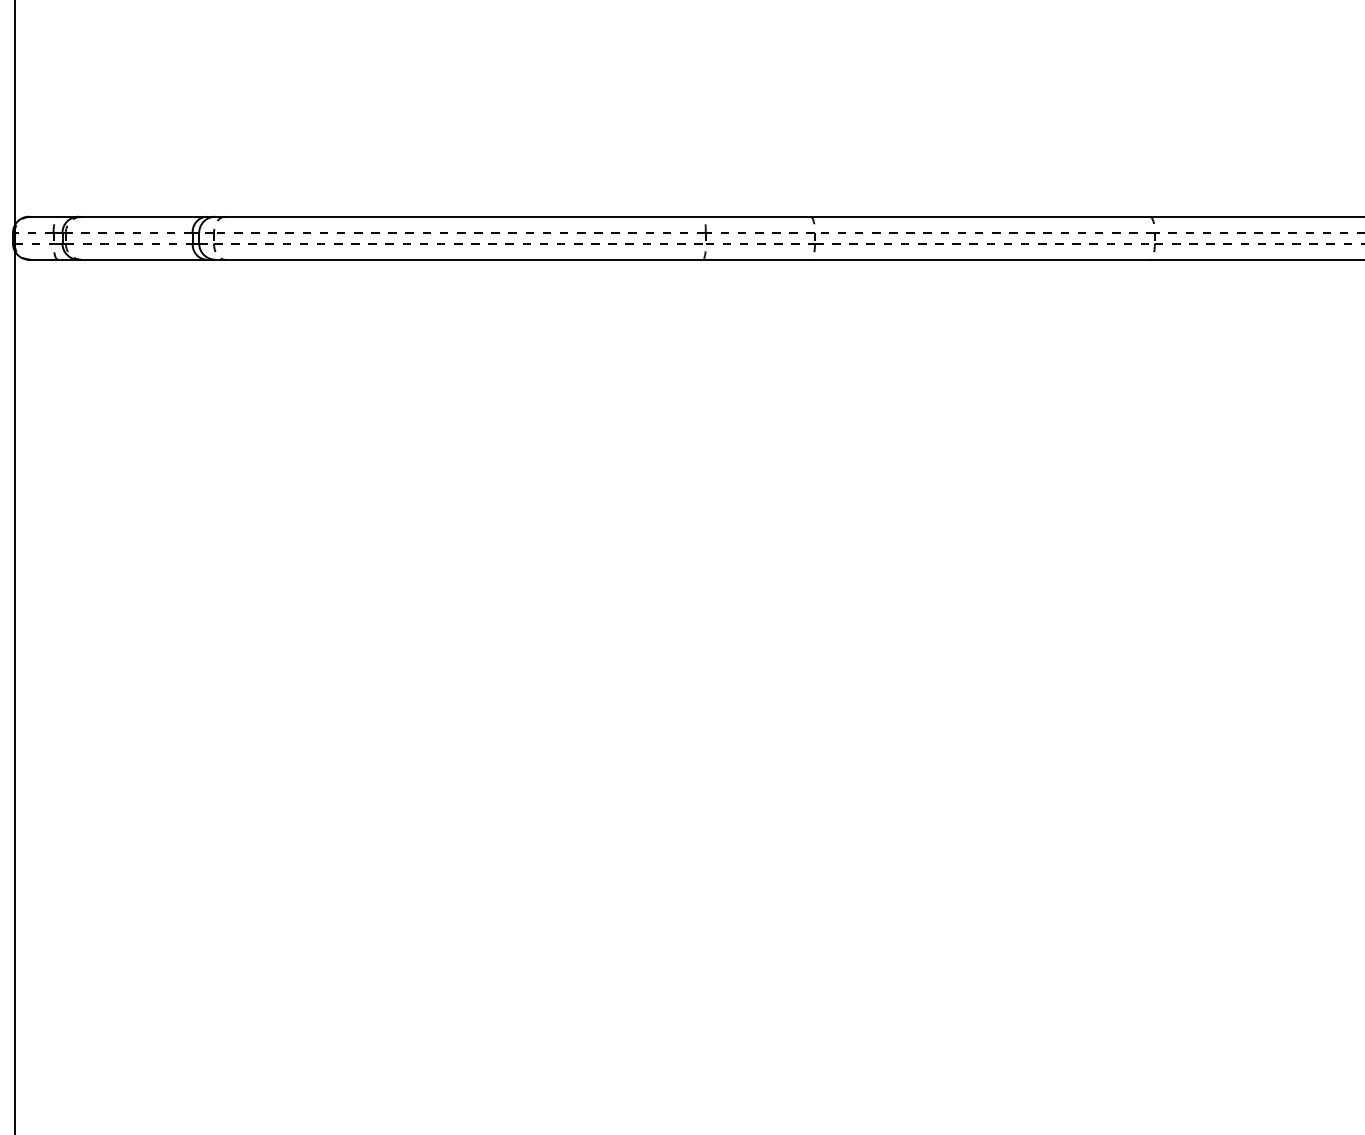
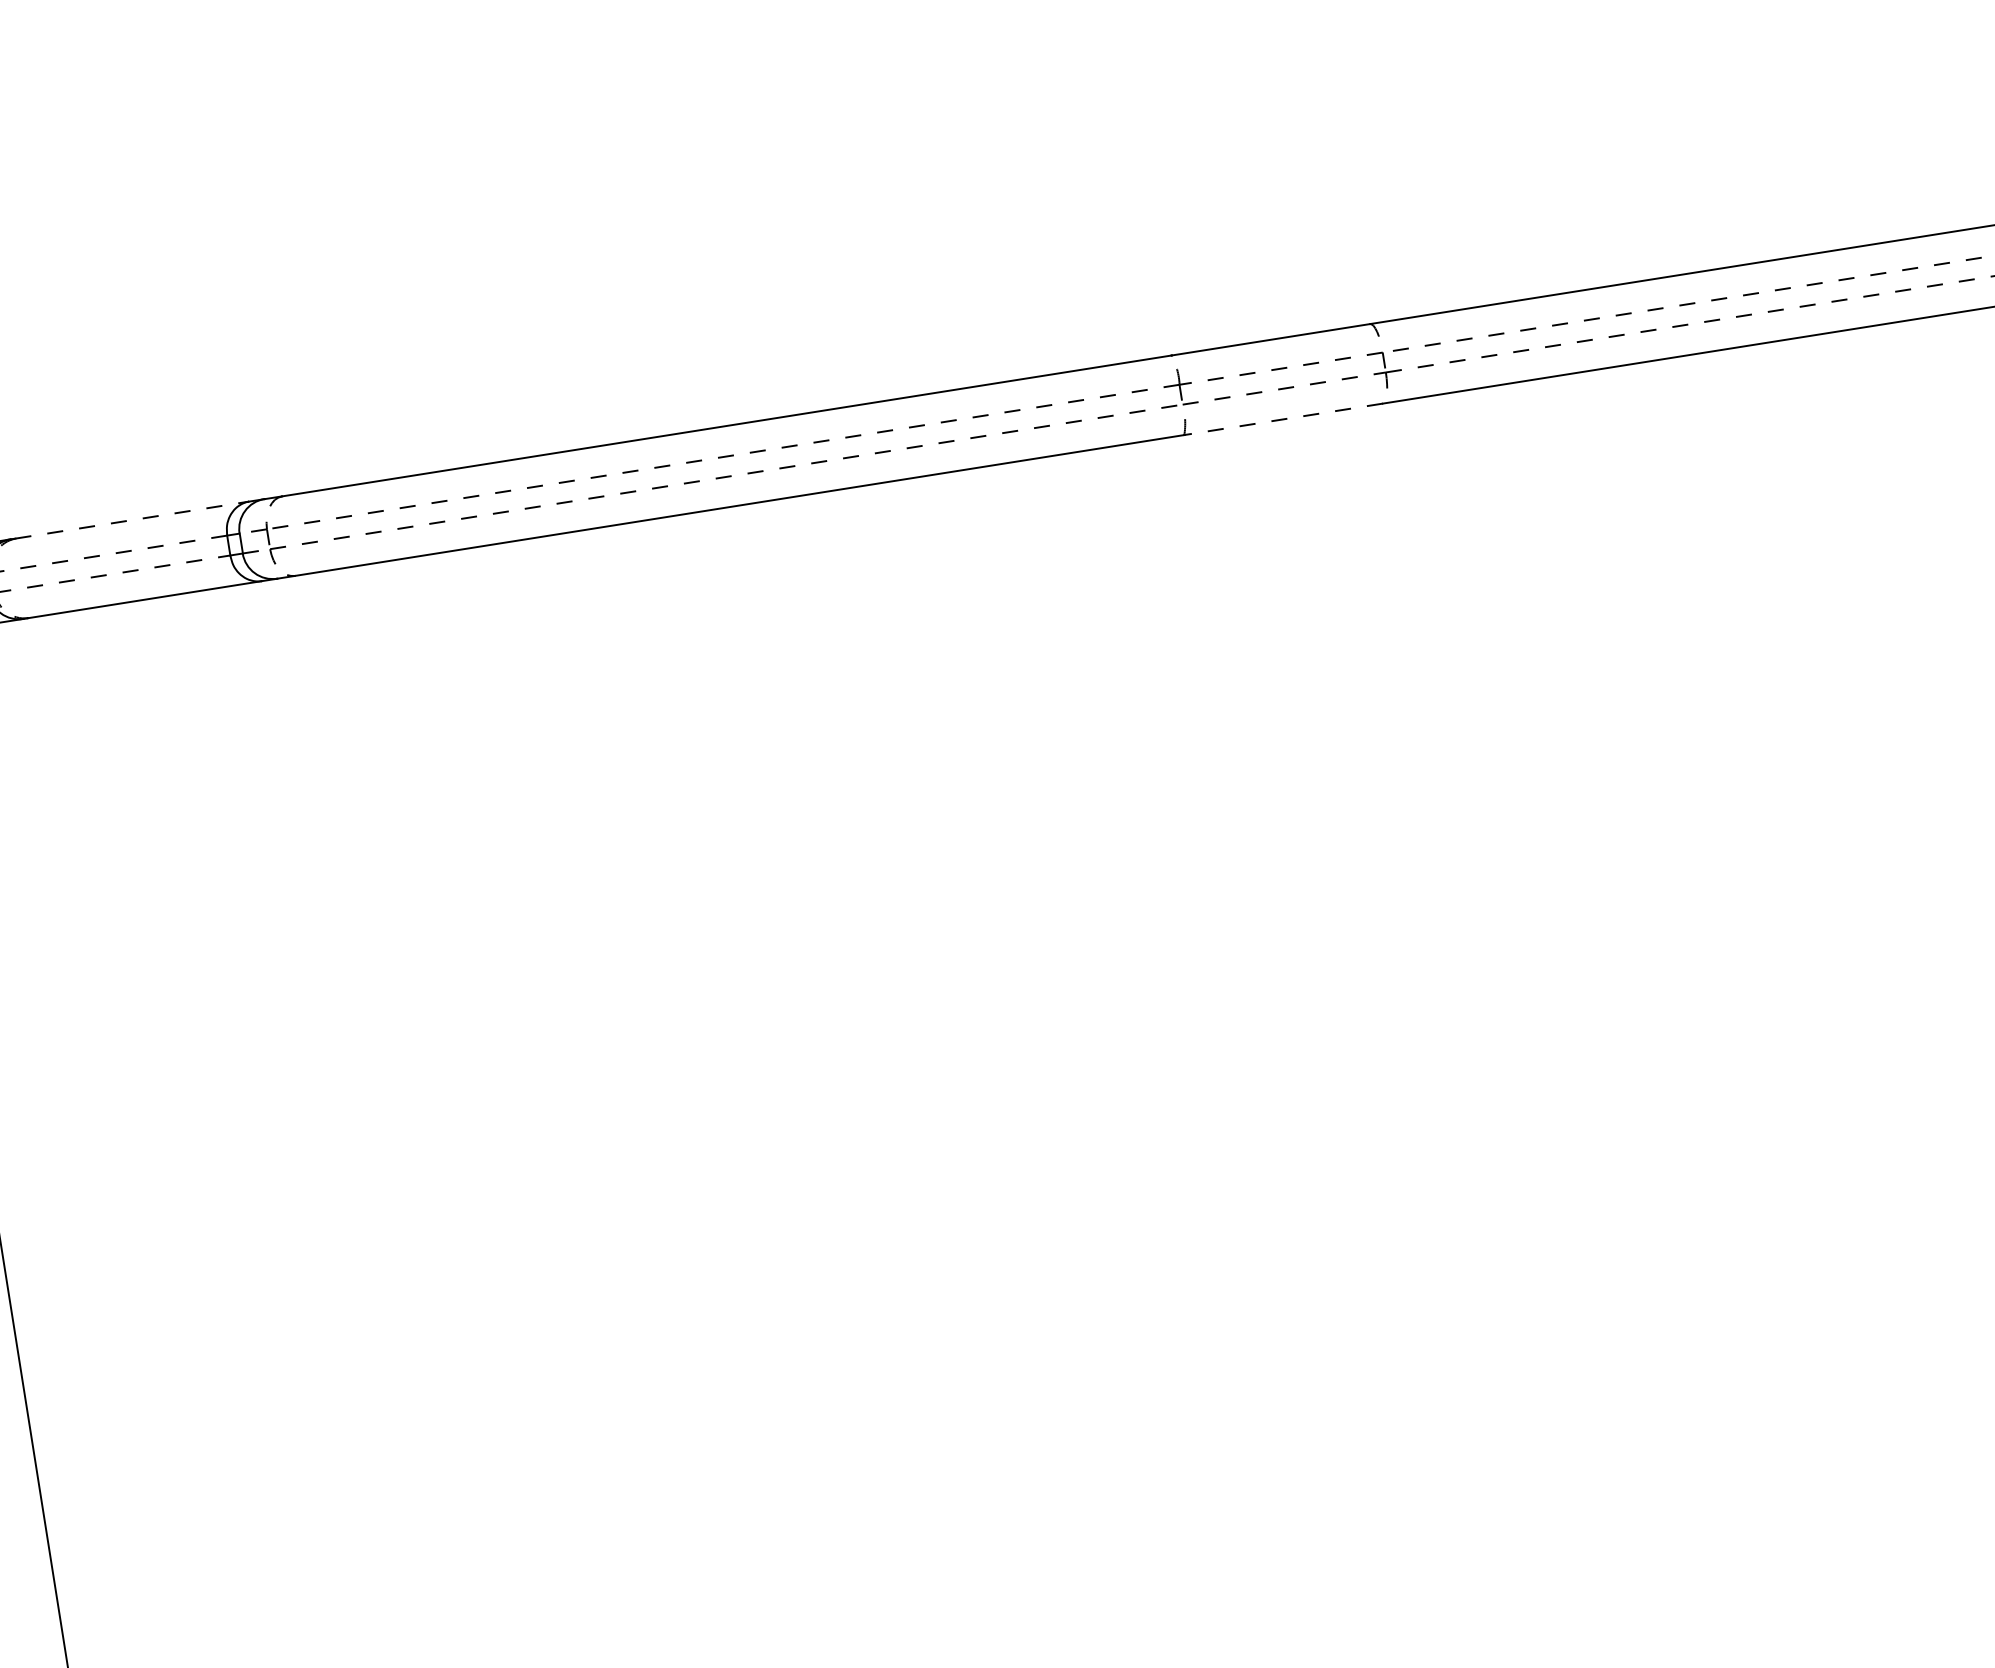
line: (143, 216) -> (131, 519), solid -> dashed
line: (756, 259) -> (1281, 419), solid -> dashed

